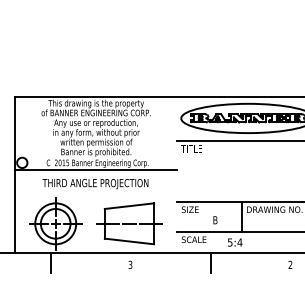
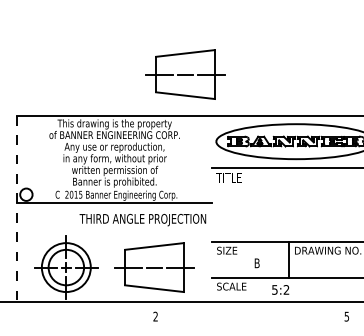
part: (155, 62) -> (185, 74), added
line: (14, 175) -> (17, 209), solid -> dashed
text: (95, 184) -> (142, 220), moved
text: (239, 242) -> (286, 289), 5:4 -> 5:2
line: (50, 263) -> (60, 314), removed
line: (210, 263) -> (251, 314), removed
text: (130, 264) -> (155, 316), 3 -> 2
text: (290, 264) -> (346, 316), 2 -> 5

